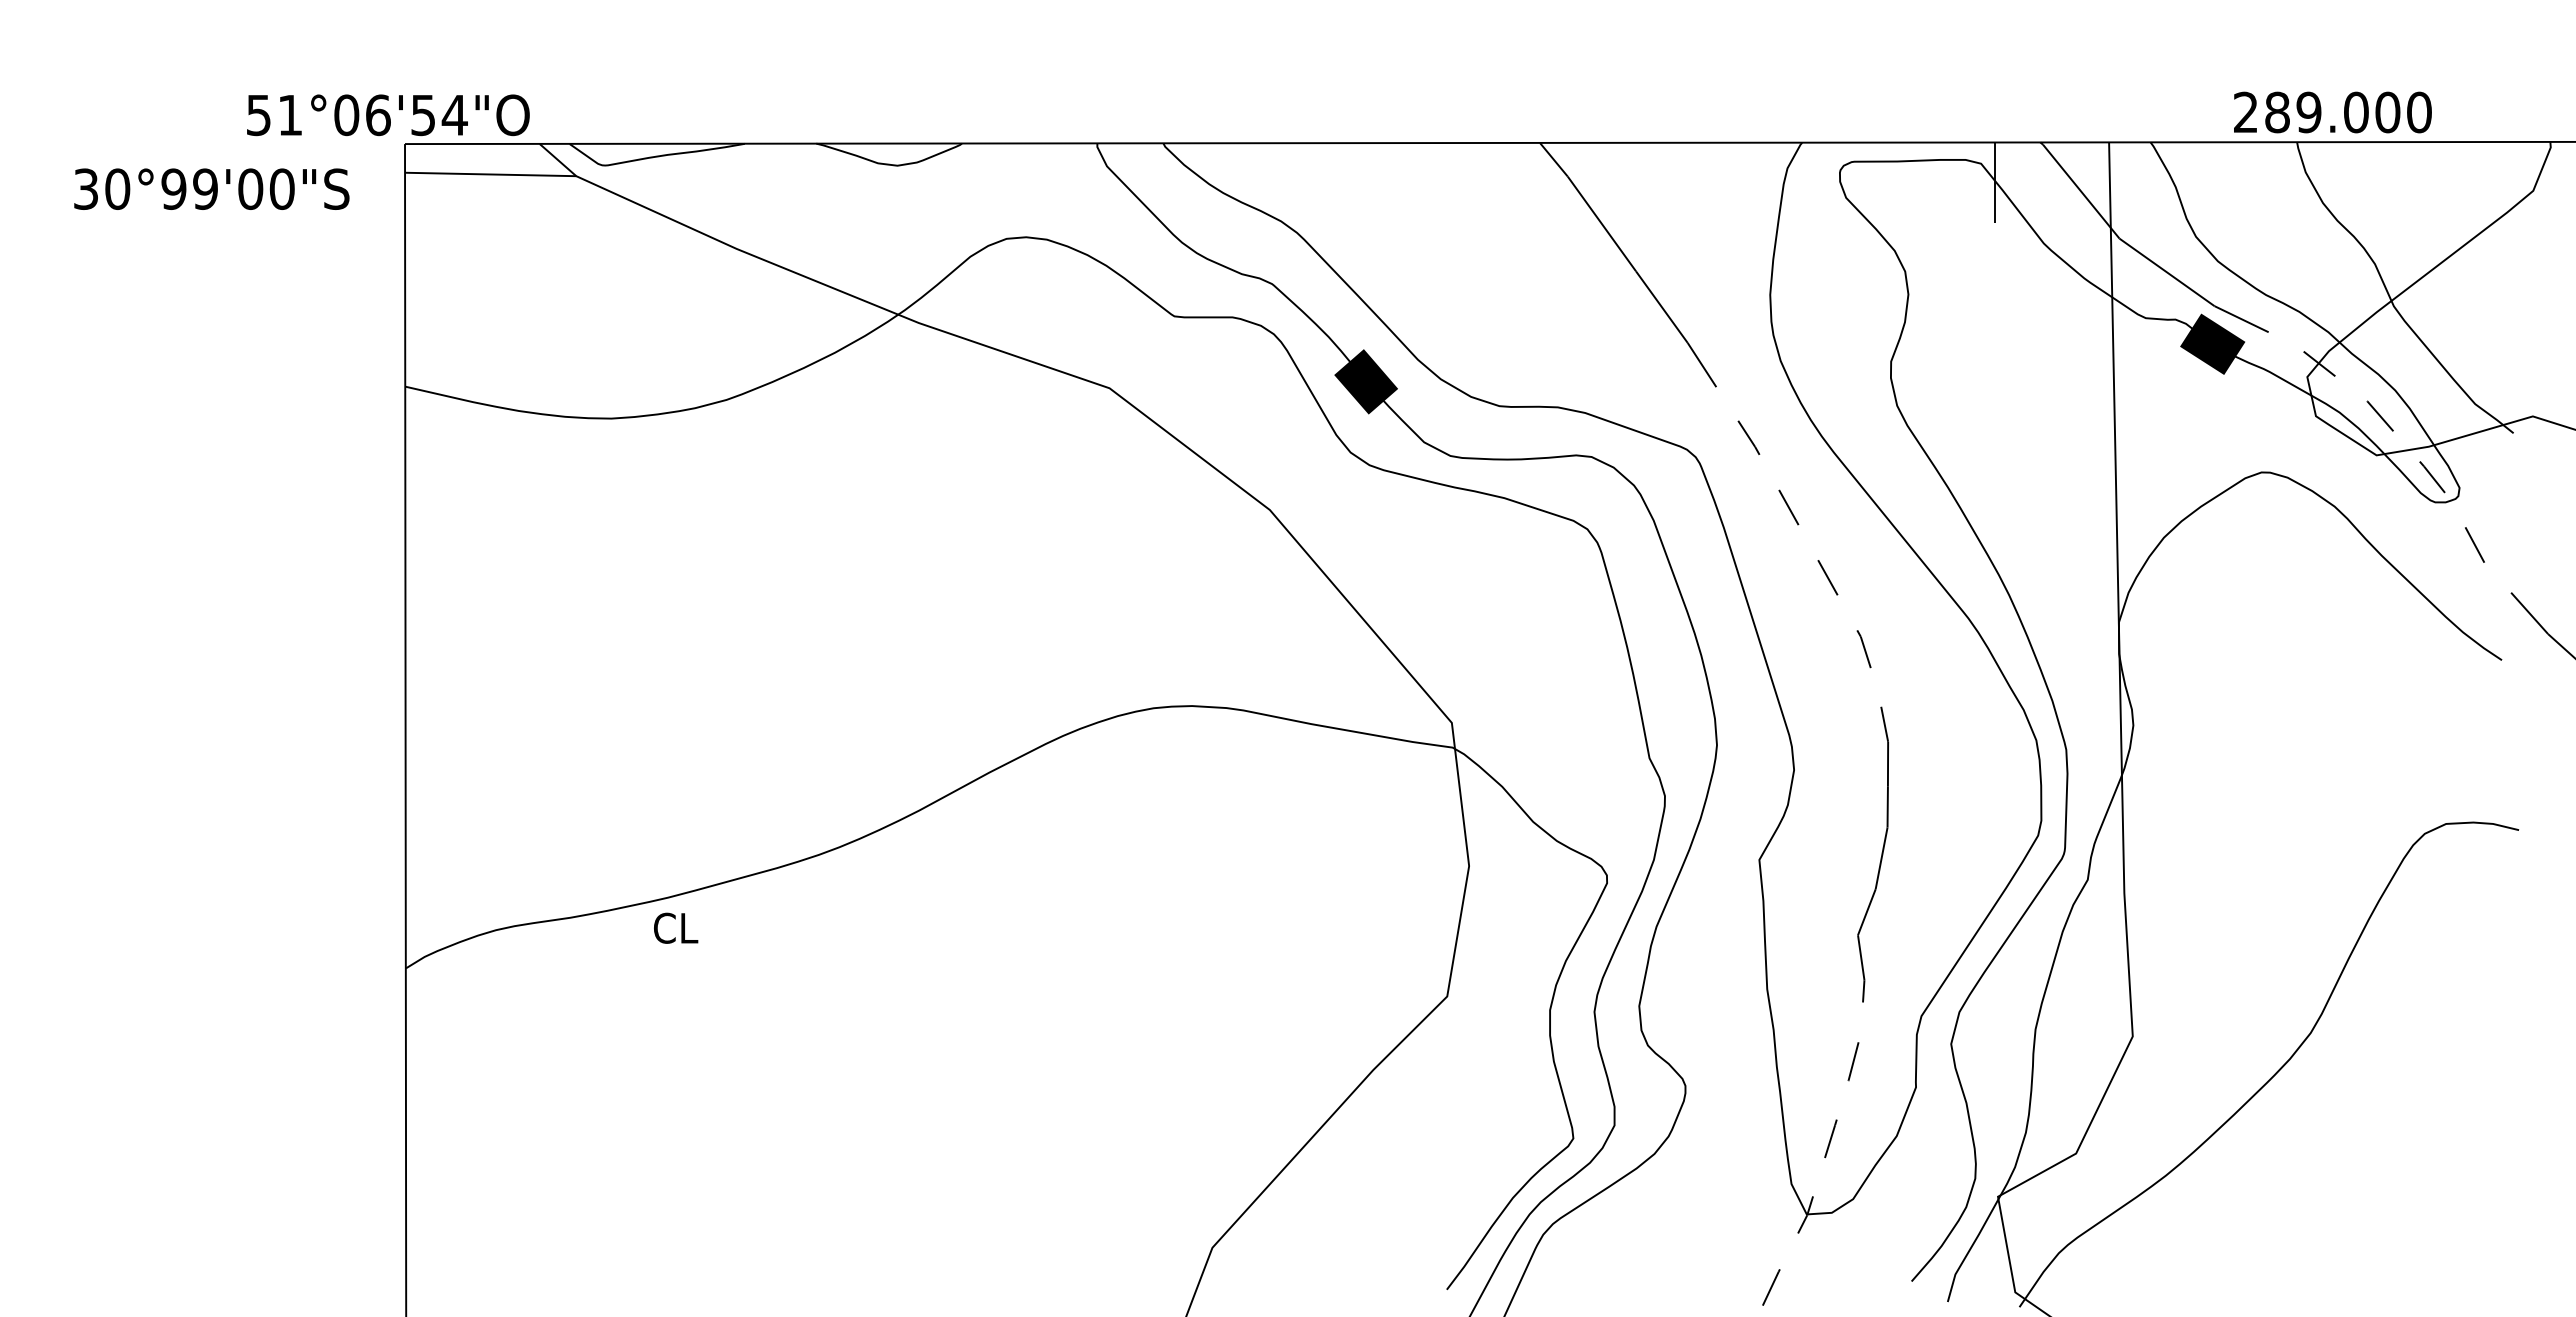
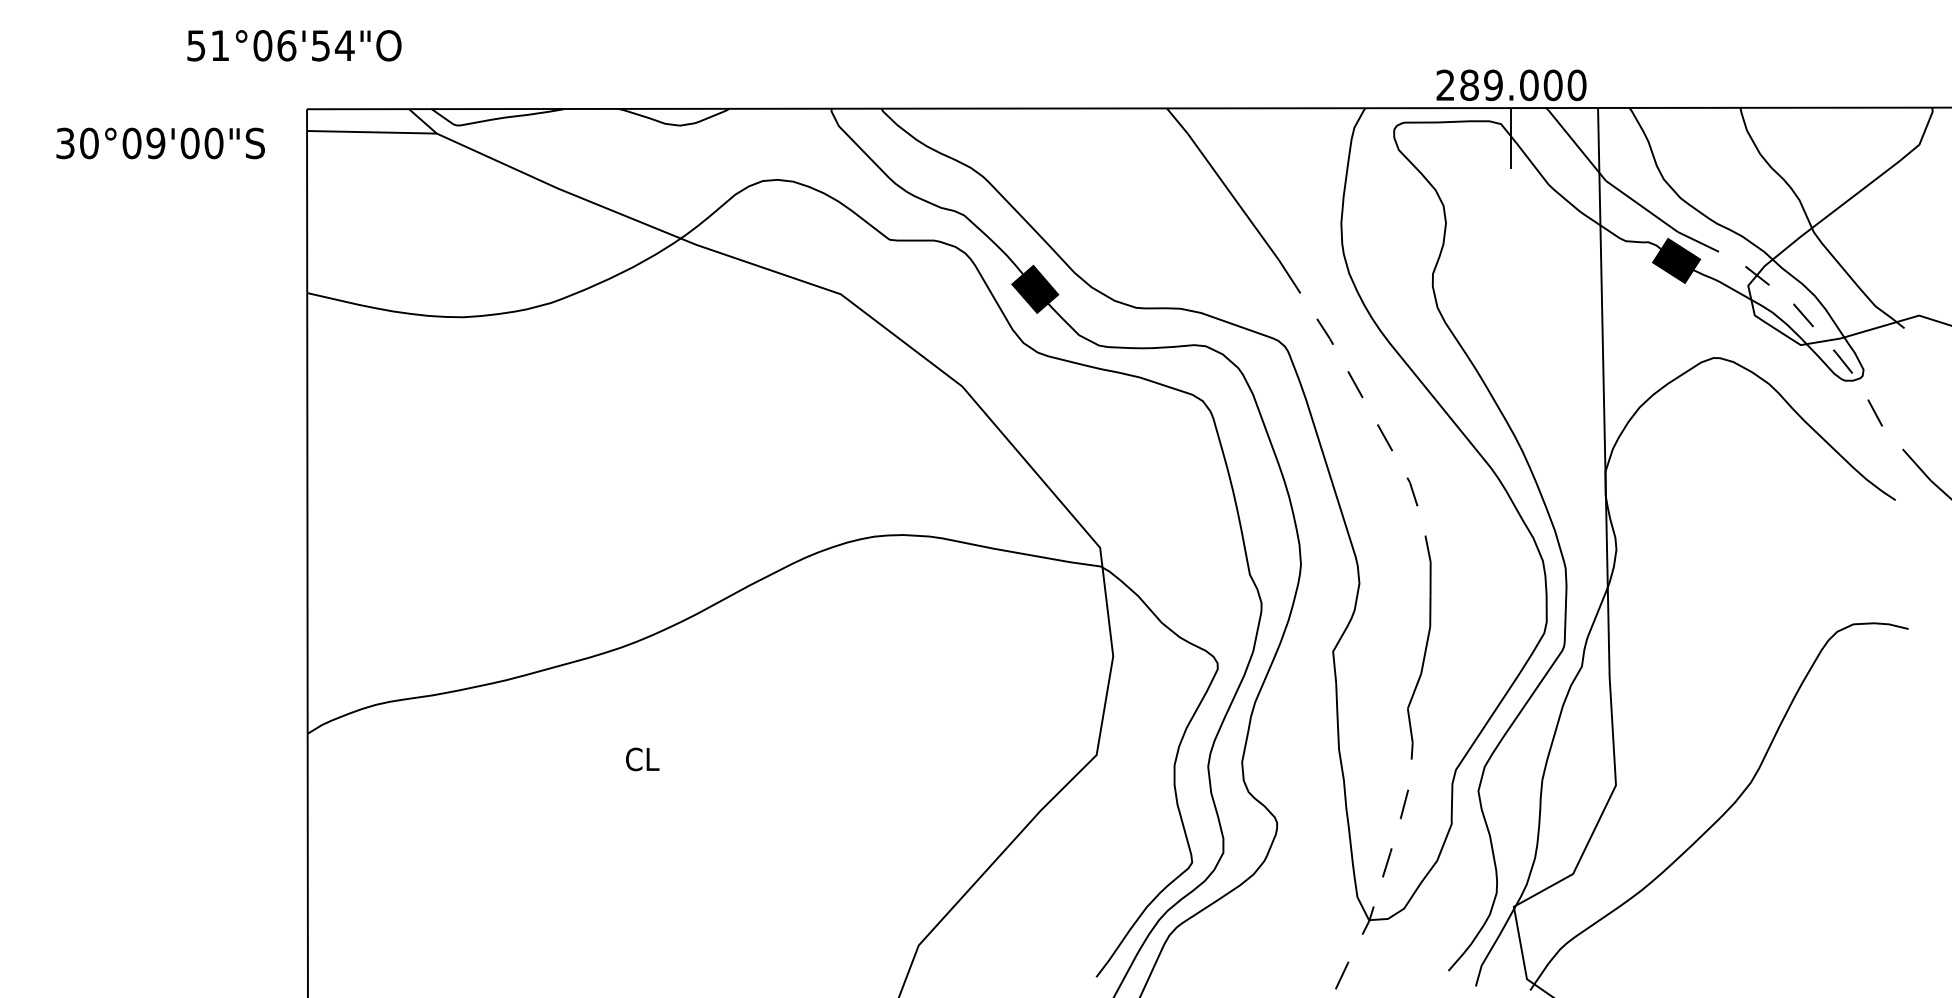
text: (2332, 112) -> (1511, 85), moved
text: (388, 115) -> (294, 45), moved
text: (173, 188) -> (131, 142), 30°99'00"S -> 30°09'00"S
text: (676, 927) -> (643, 758), moved

